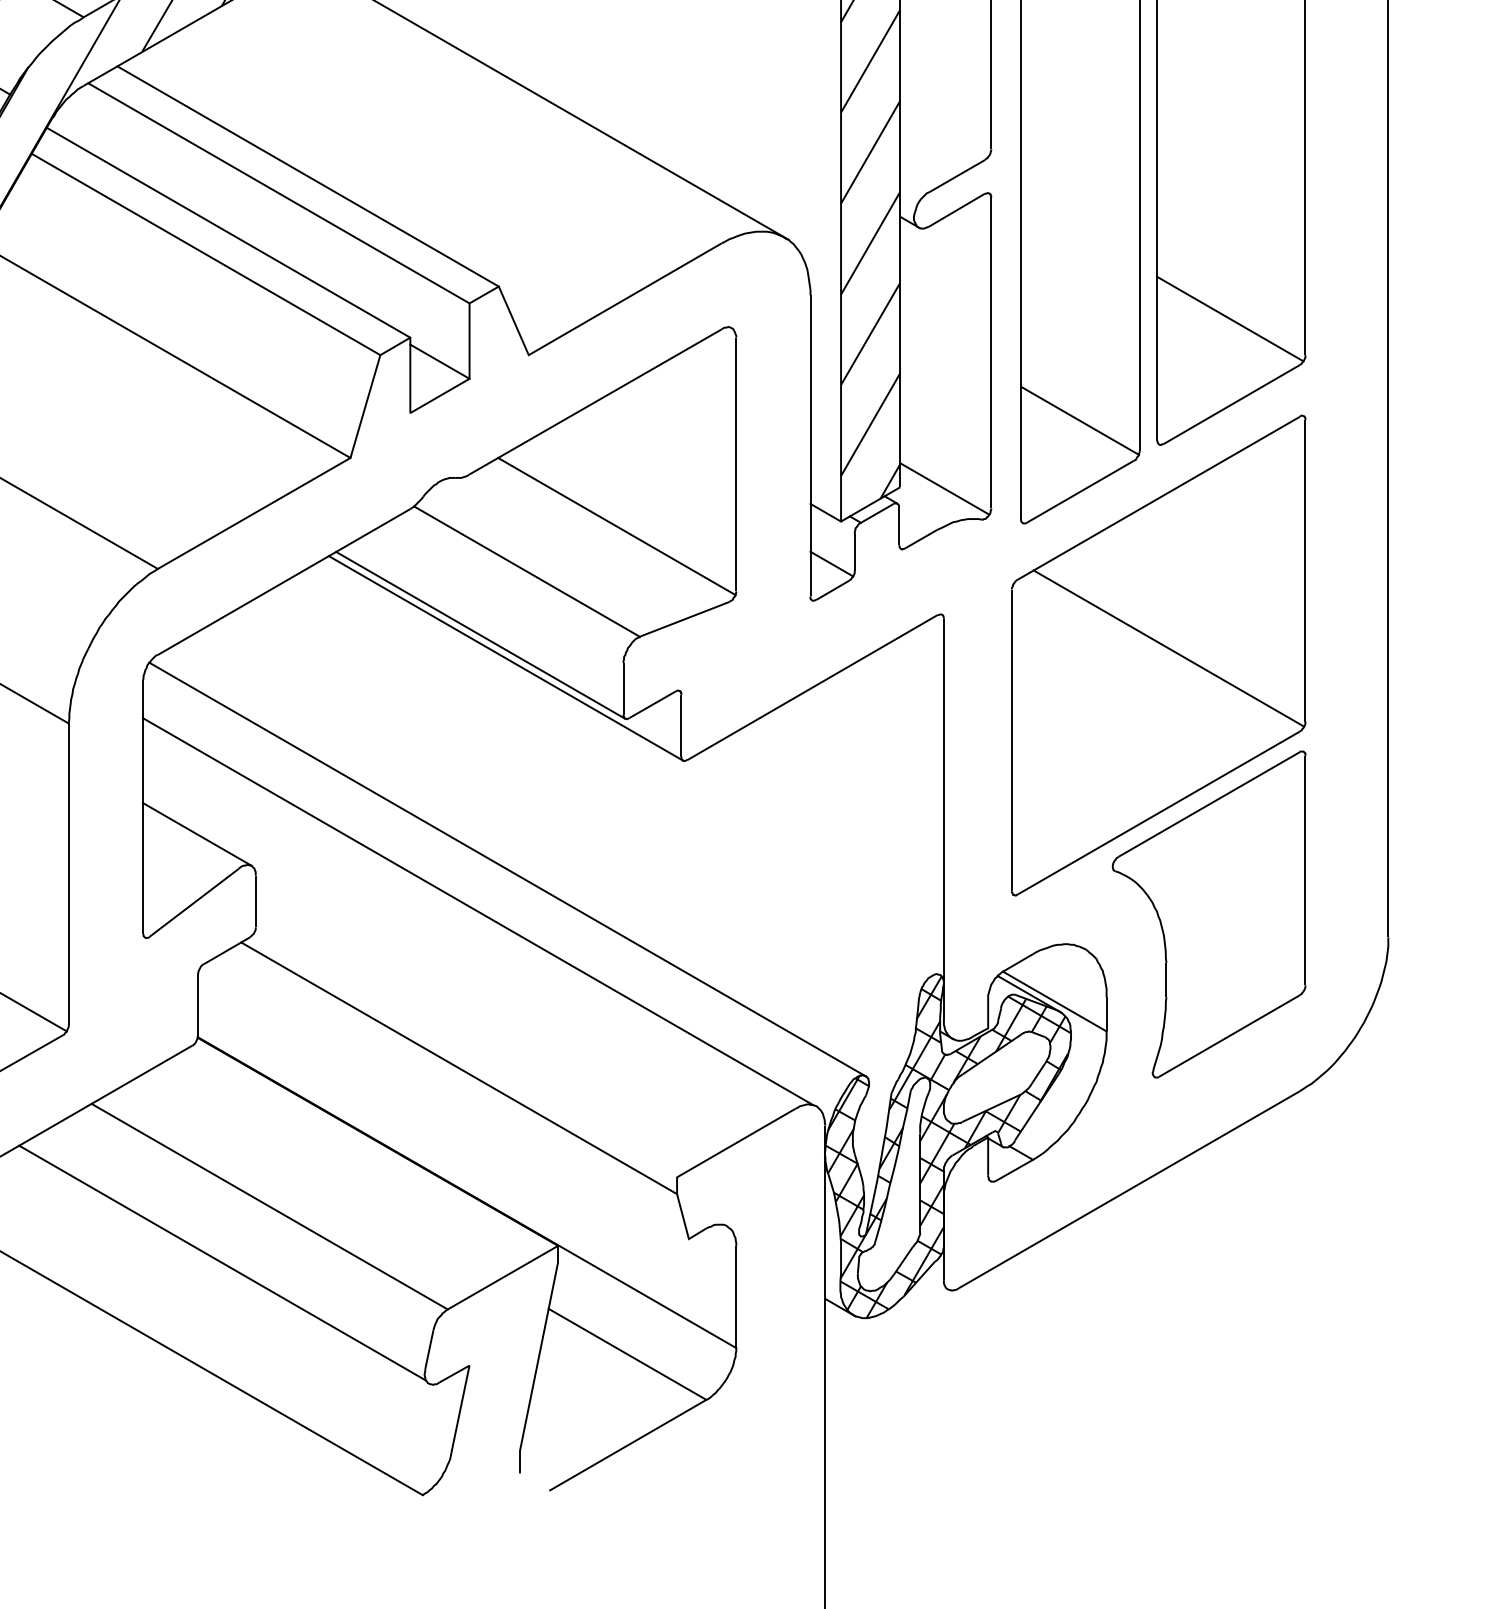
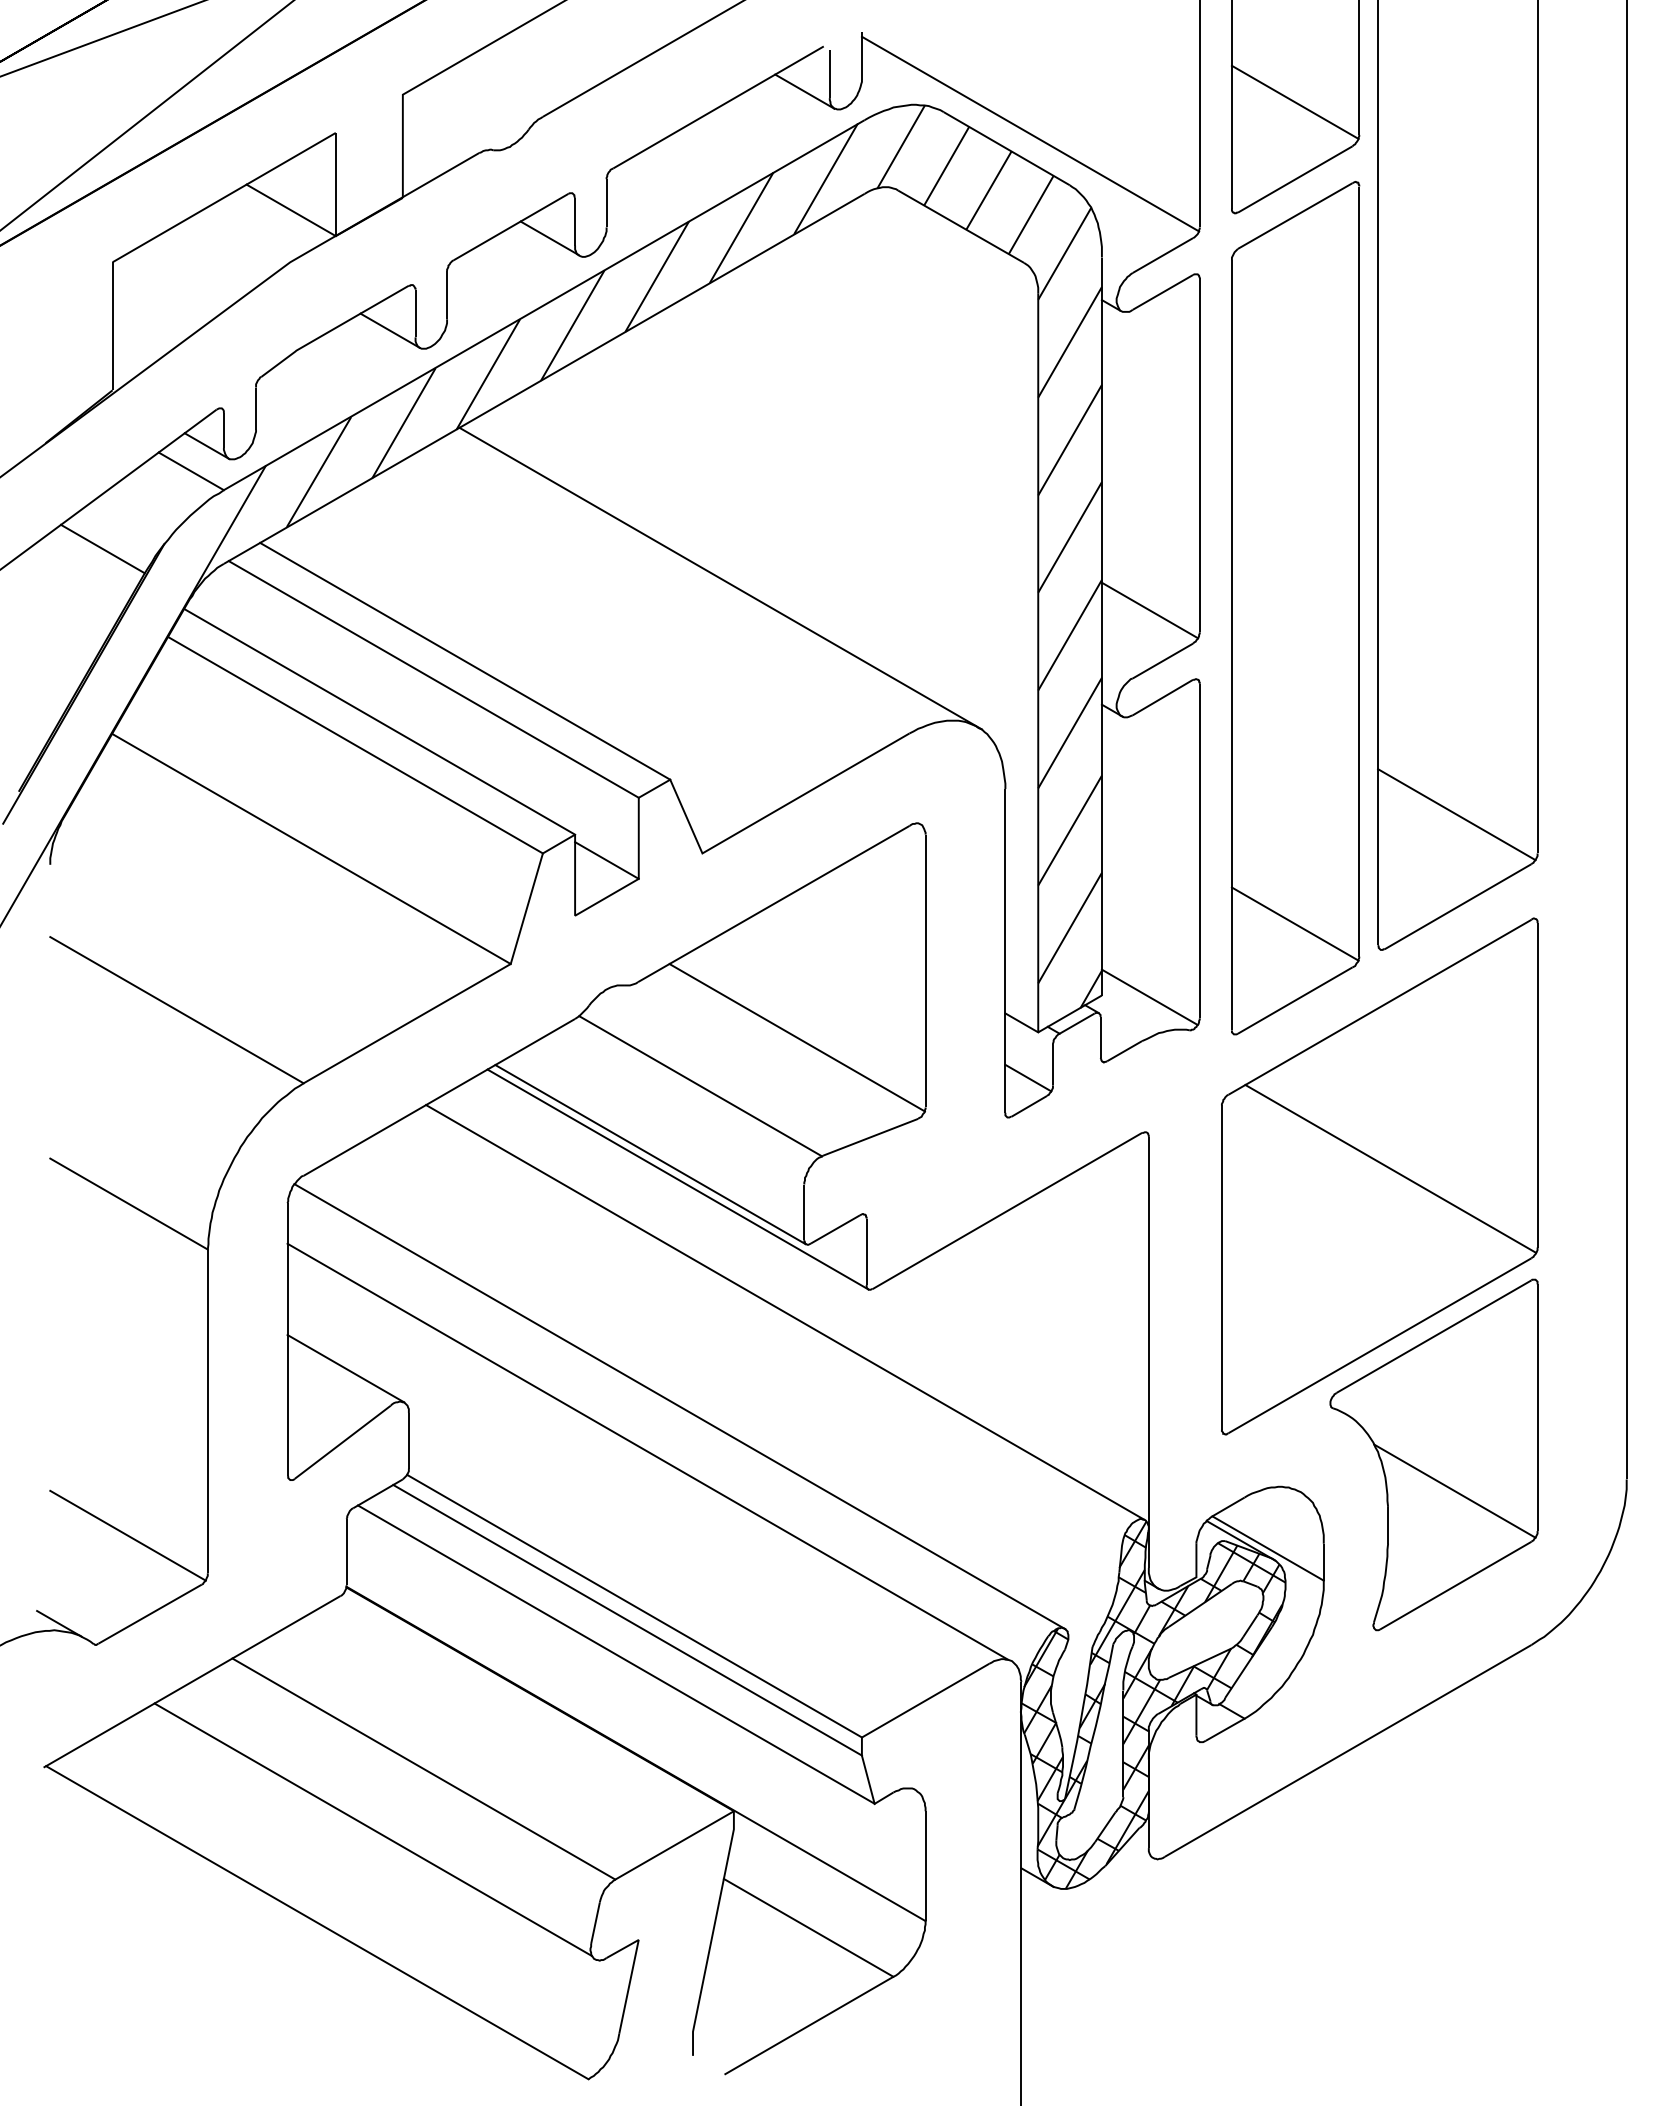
line: (944, 129) -> (1149, 610), added
line: (606, 782) -> (785, 1312), added
line: (1228, 947) -> (1454, 1490), added
line: (465, 1054) -> (634, 1605), added
line: (447, 1100) -> (615, 1654), added

